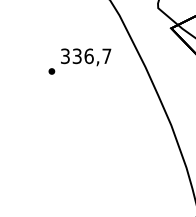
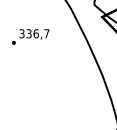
text: (79, 60) -> (30, 36), moved

